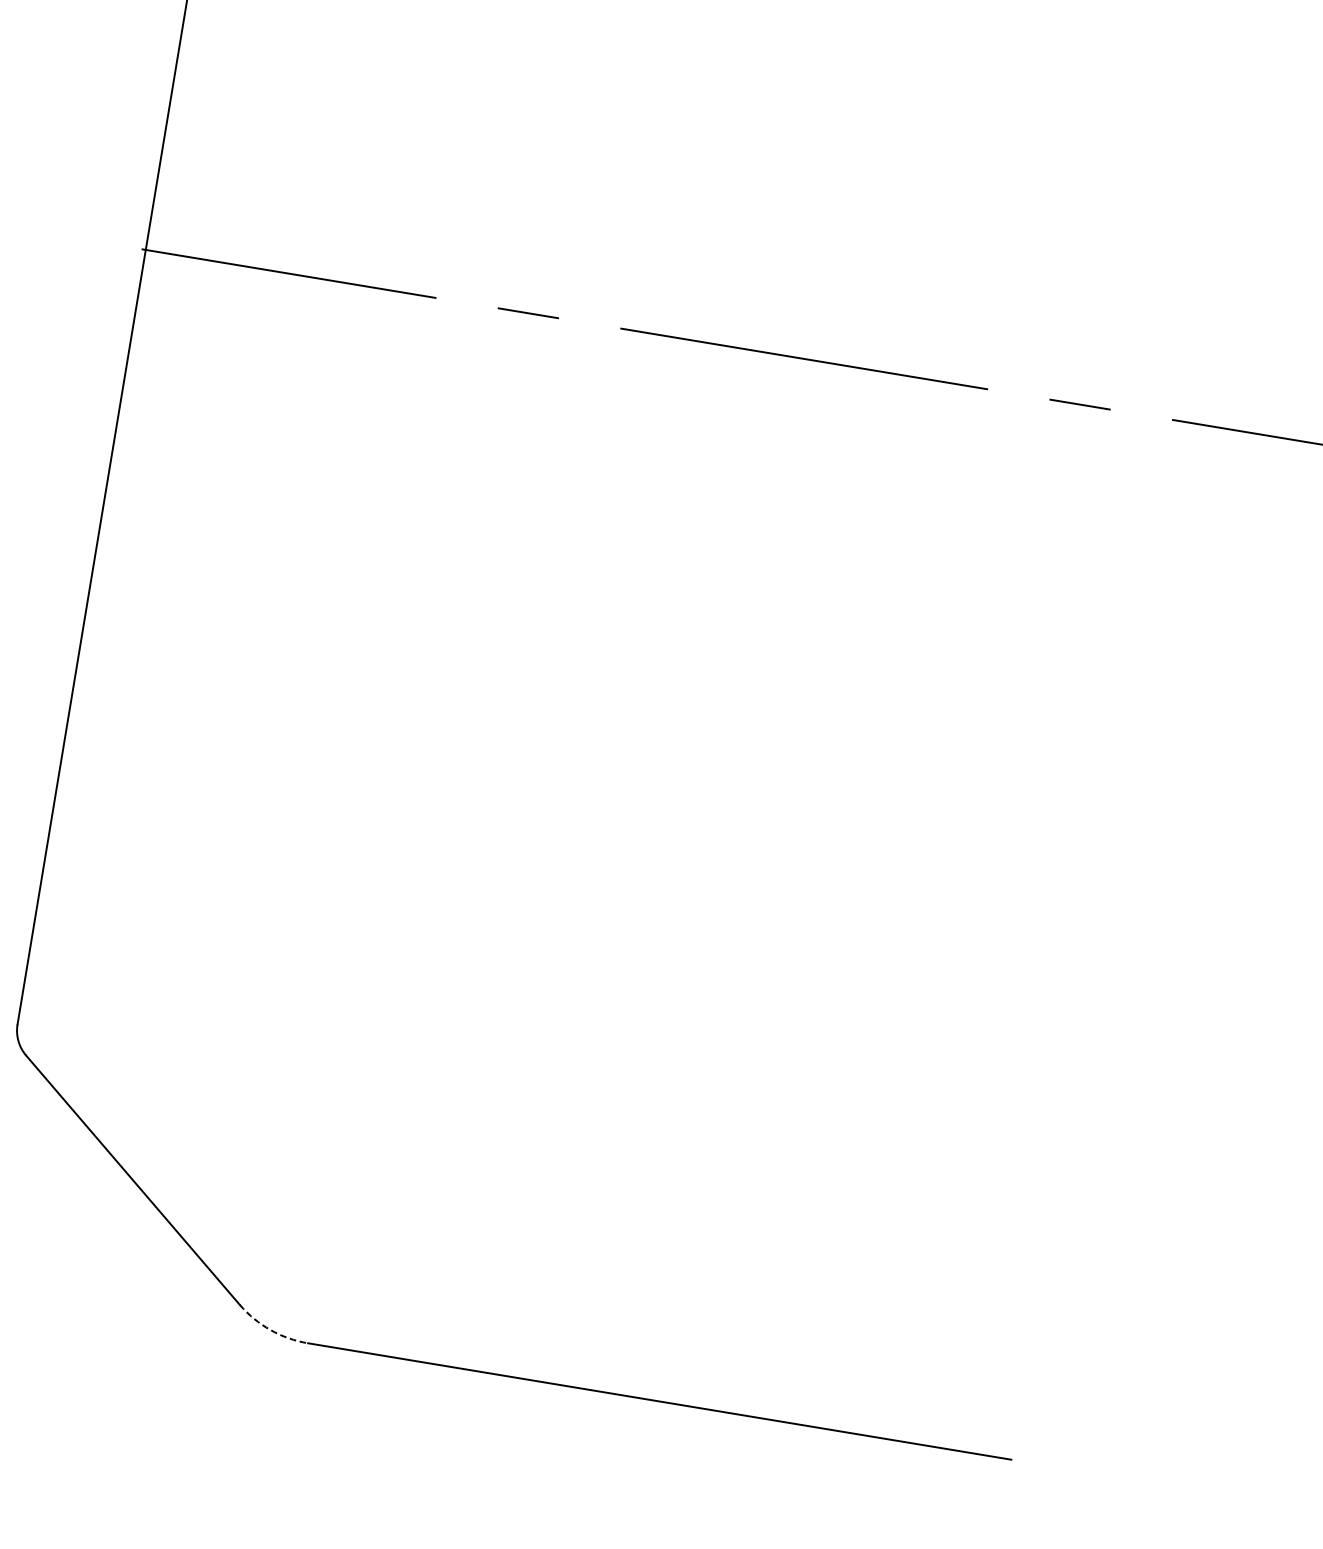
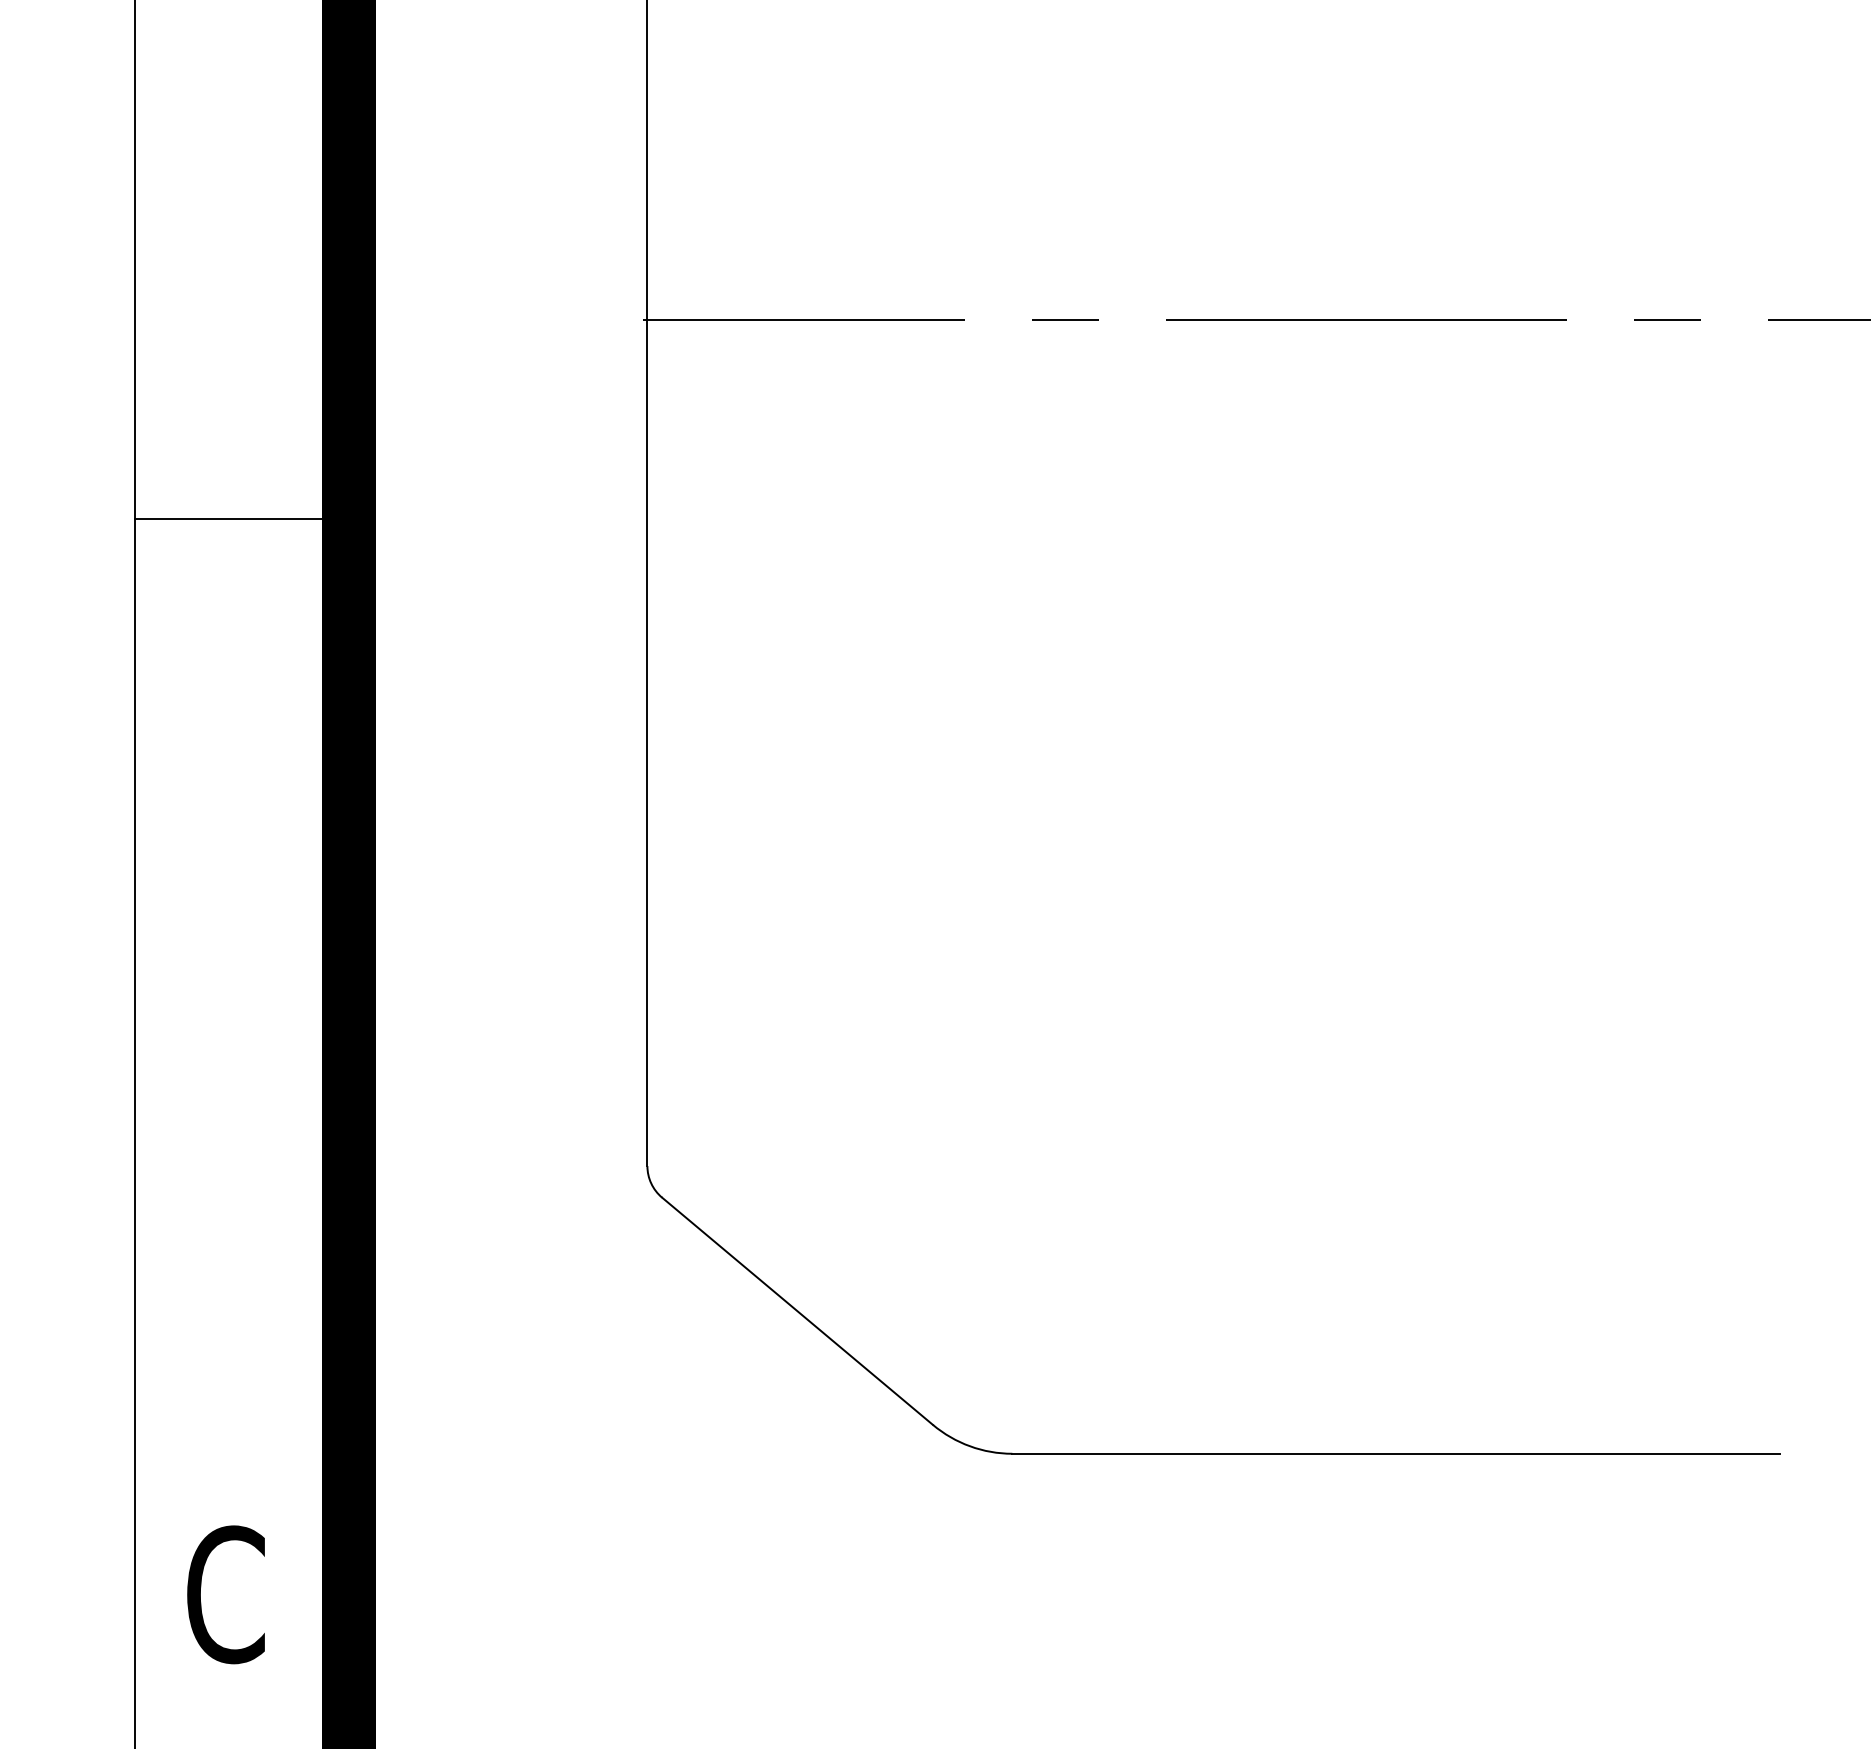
arc: (270, 1330) -> (970, 1446), dashed -> solid

